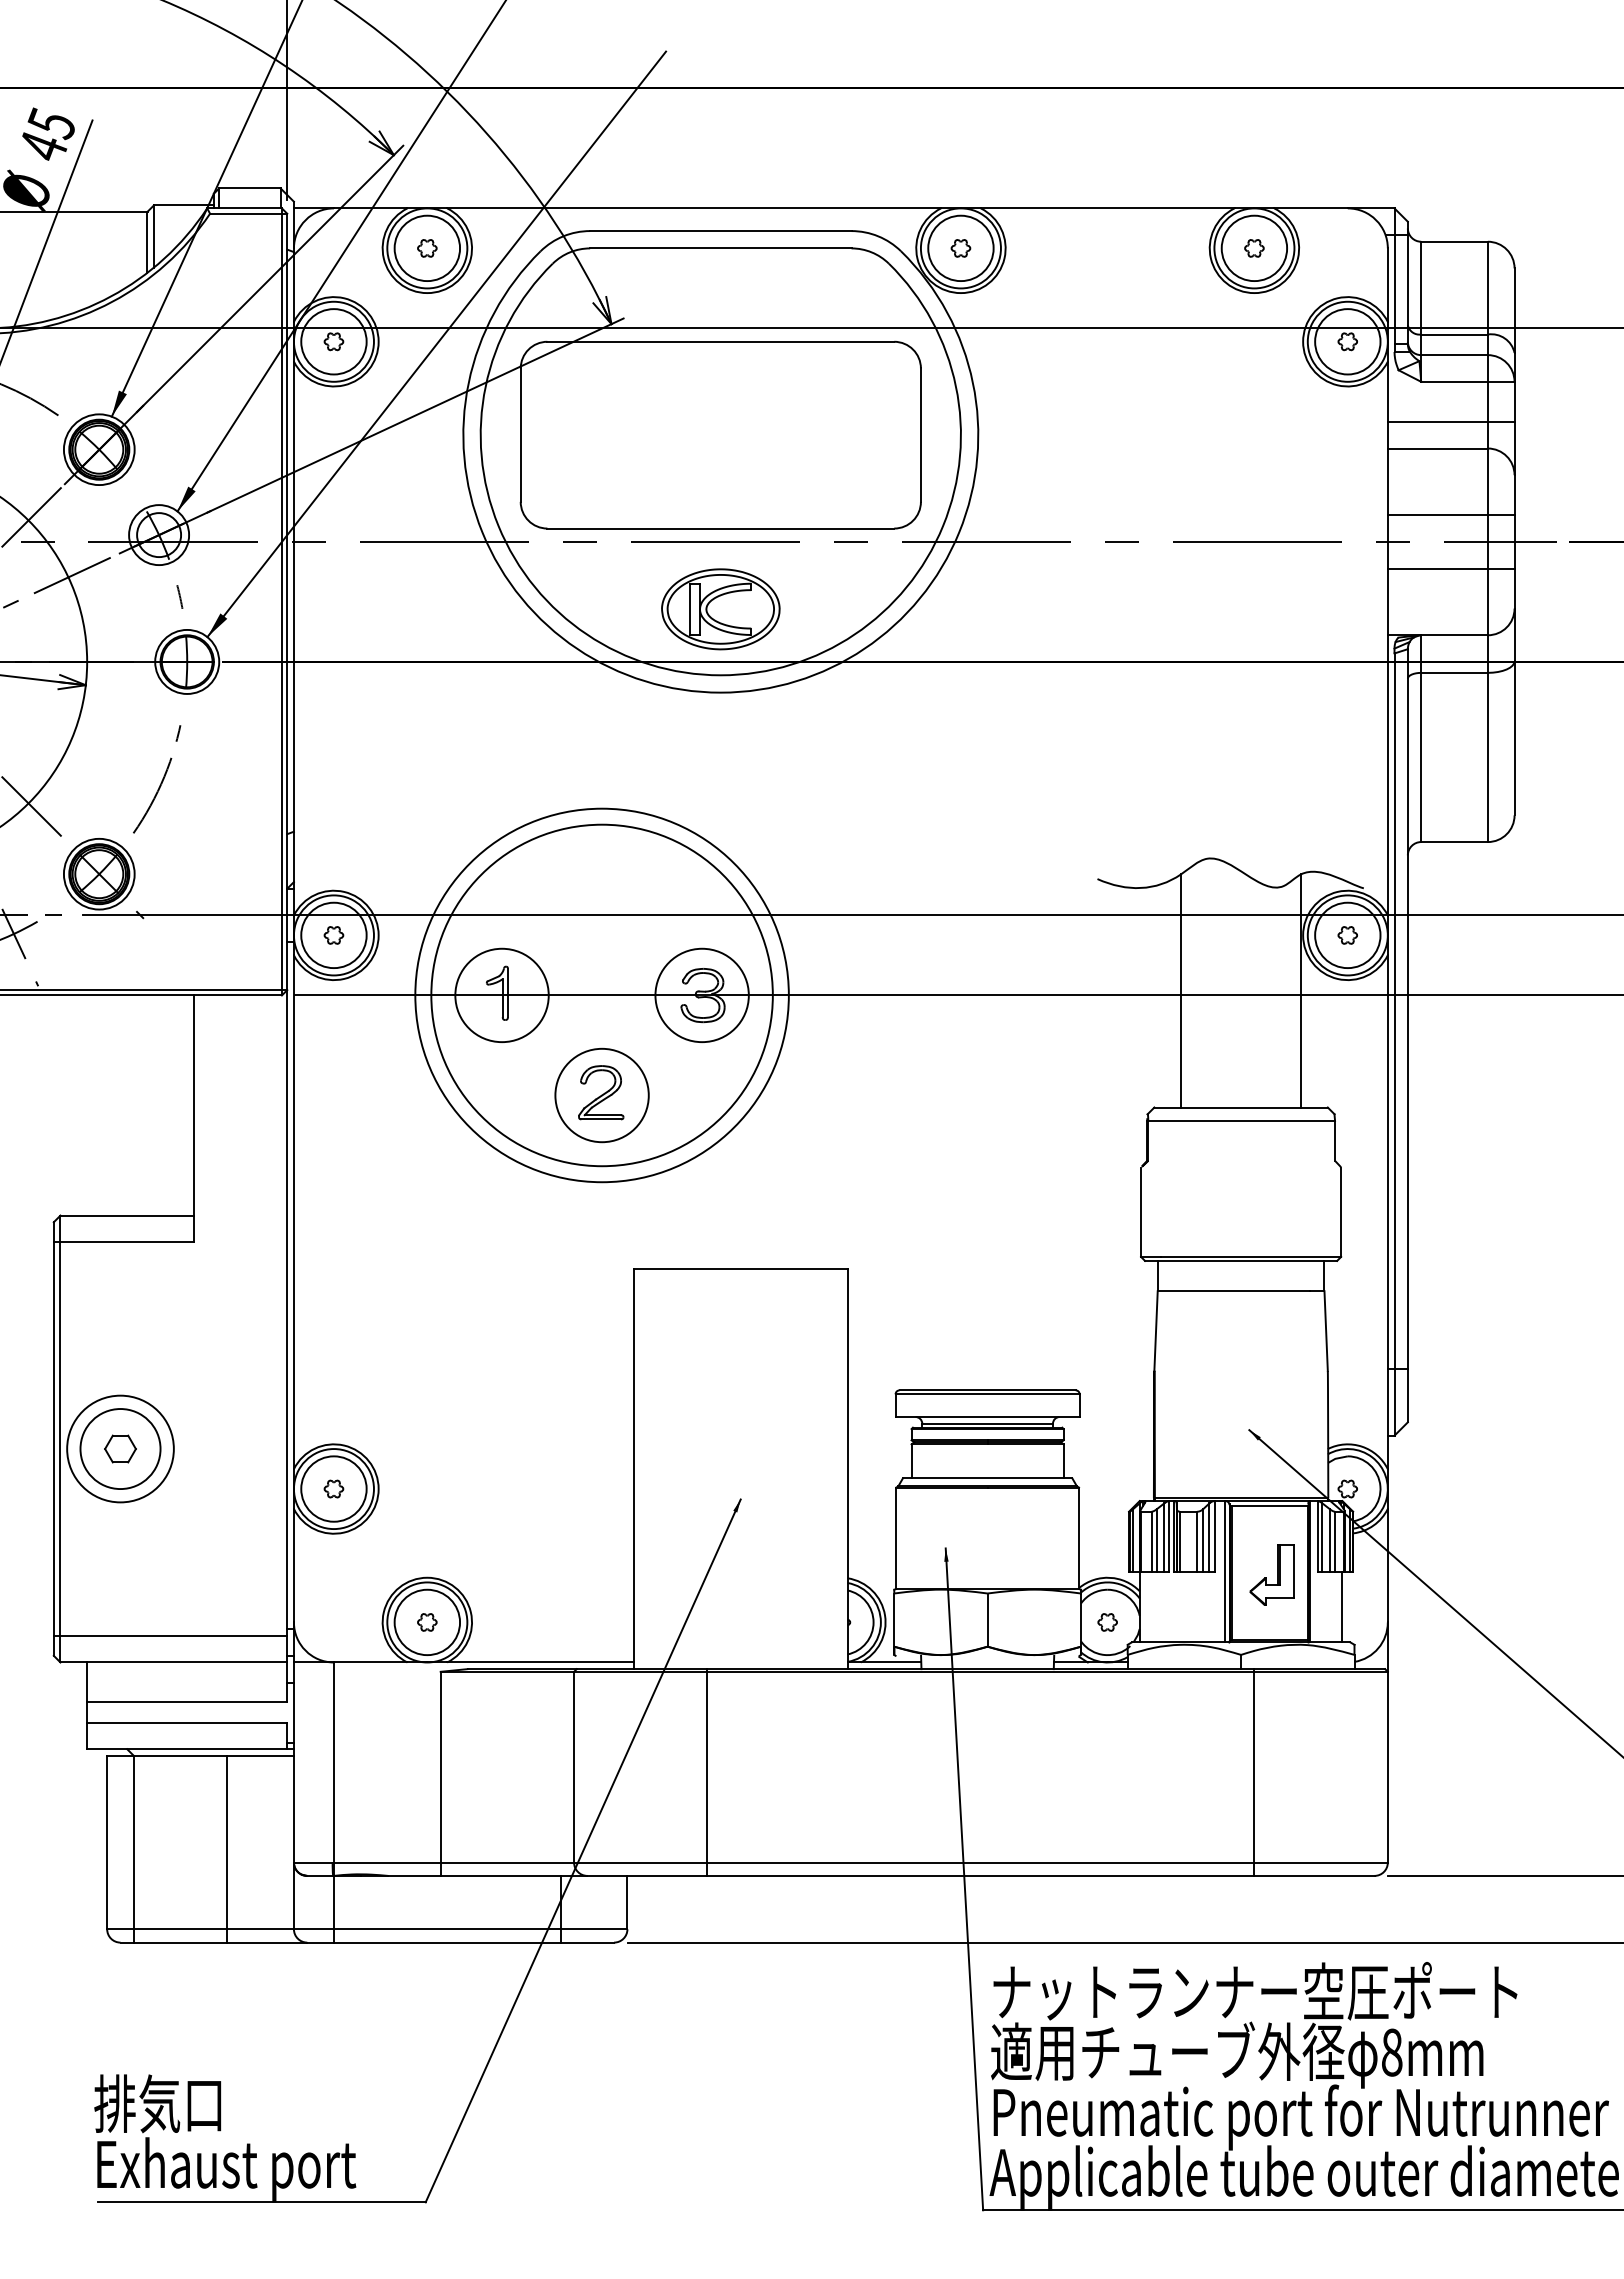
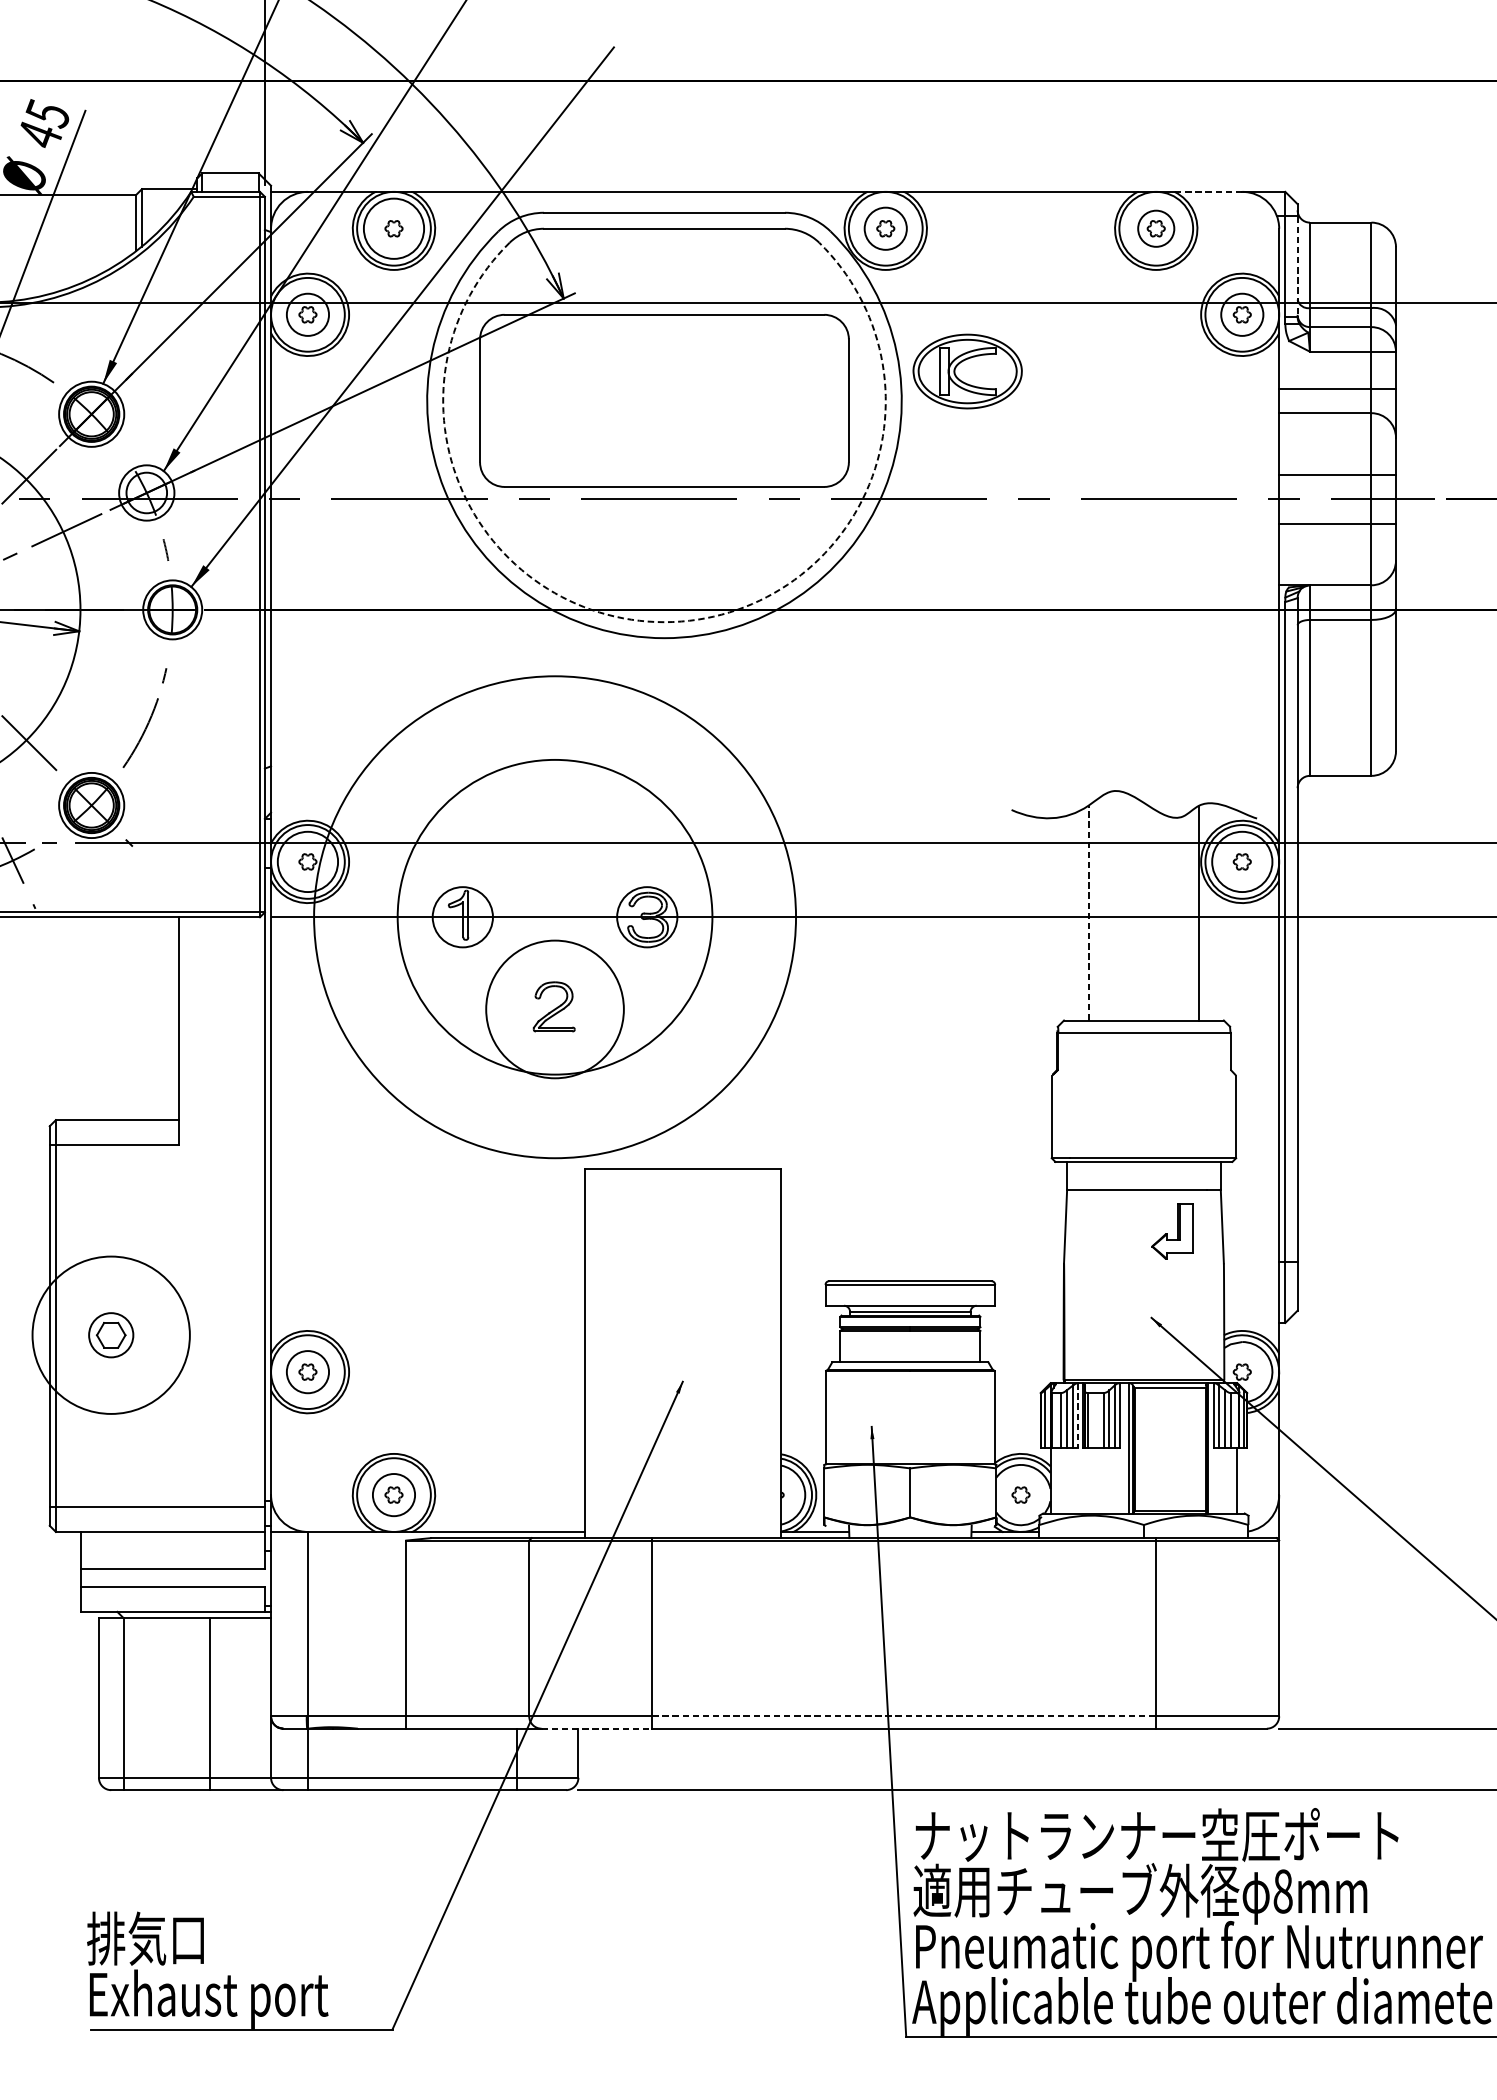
line: (1311, 208) -> (1208, 191), solid -> dashed
circle: (960, 248) -> (885, 228), size x0.7
circle: (1254, 248) -> (1156, 228), size x0.6
line: (1407, 289) -> (1297, 266), solid -> dashed
circle: (333, 341) -> (307, 314), size x0.7
circle: (1347, 341) -> (1242, 314), size x0.7
part: (720, 609) -> (967, 371), moved
arc: (720, 675) -> (664, 622), solid -> dashed
line: (1181, 990) -> (1089, 912), solid -> dashed
circle: (501, 995) -> (462, 917), size x0.7
circle: (601, 995) -> (554, 917), size x1.4
circle: (701, 995) -> (646, 917), size x0.7
circle: (601, 1095) -> (554, 1009), size x1.6
circle: (120, 1448) -> (111, 1334), size x1.6
circle: (120, 1449) -> (111, 1335), size x0.6
circle: (333, 1488) -> (307, 1371), size x0.7
line: (1169, 1536) -> (1077, 1415), solid -> dashed
part: (1271, 1574) -> (1171, 1230), moved
circle: (427, 1622) -> (394, 1495), size x0.7
line: (981, 1862) -> (904, 1716), solid -> dashed
line: (647, 1875) -> (596, 1728), solid -> dashed

